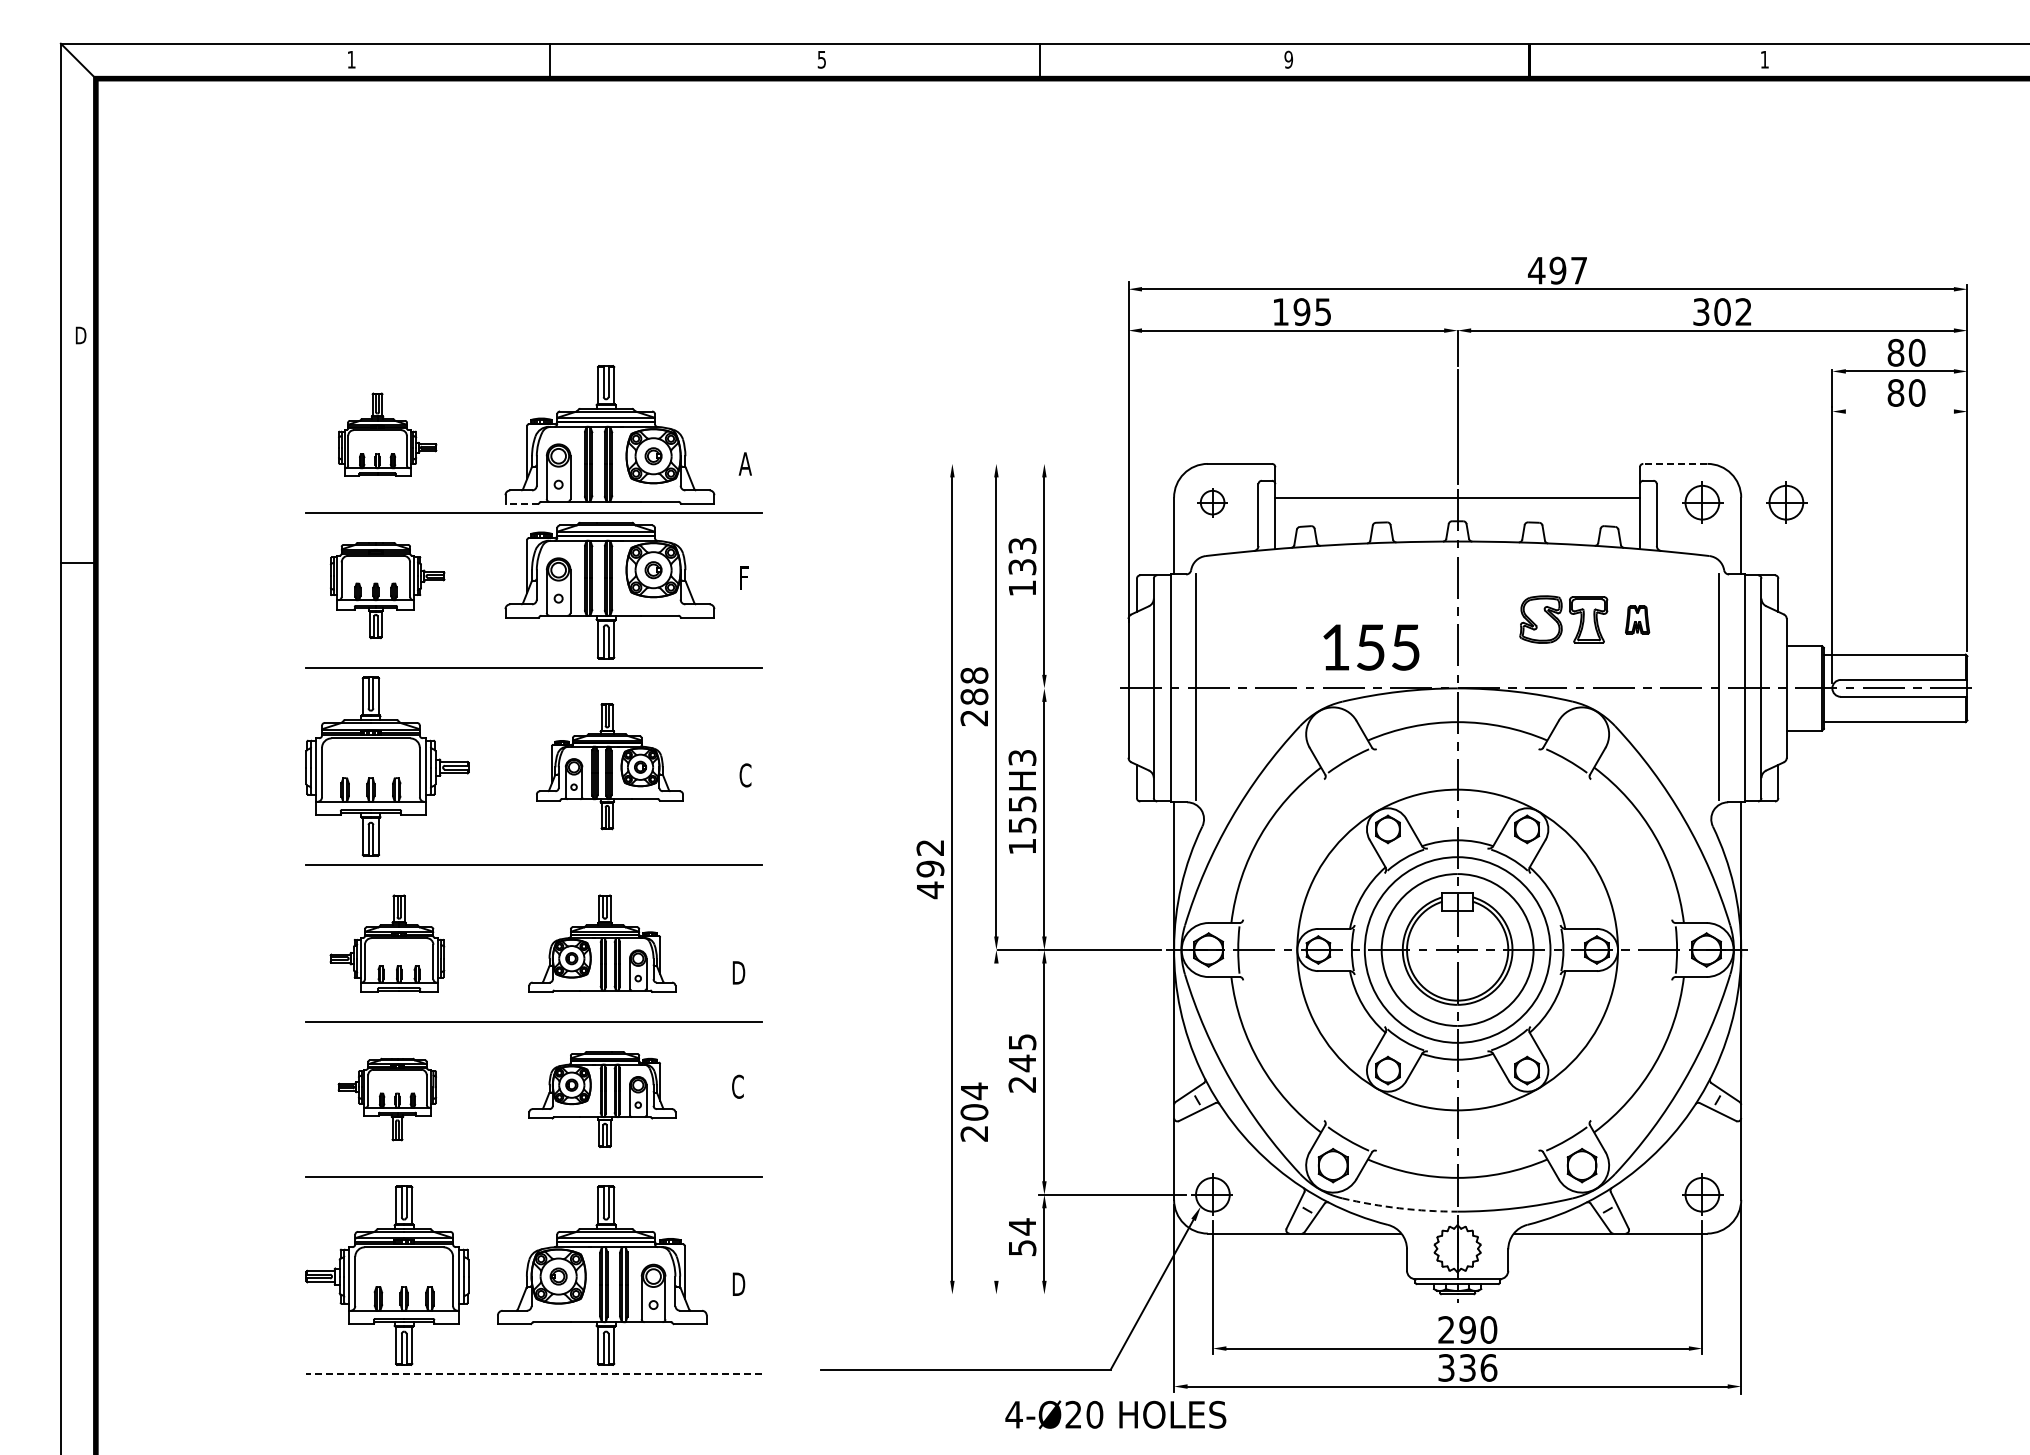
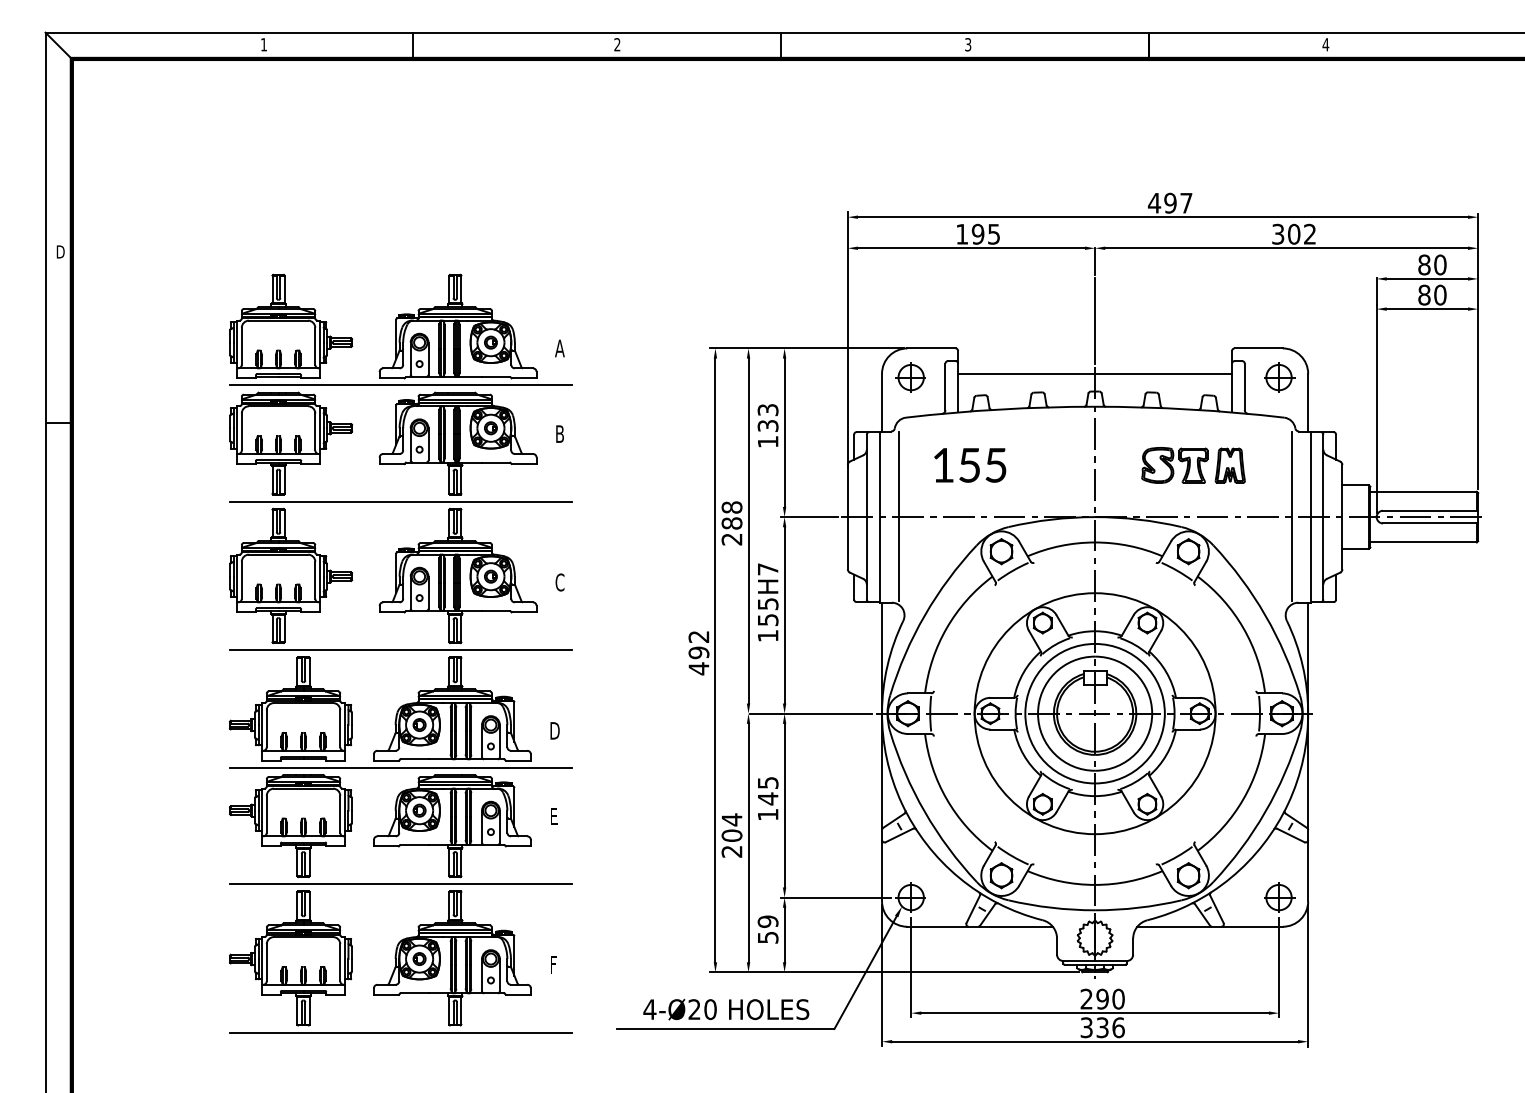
text: (821, 59) -> (617, 44), 5 -> 2
text: (1288, 59) -> (968, 44), 9 -> 3
text: (1764, 59) -> (1325, 44), 1 -> 4
line: (1899, 411) -> (1427, 309), added
part: (387, 434) -> (290, 326), size x1.67
line: (1073, 463) -> (806, 348), added
line: (1674, 463) -> (1258, 348), dashed -> solid
part: (1211, 502) -> (910, 377), size x1.43
part: (1786, 502) -> (1342, 377), removed
line: (522, 503) -> (392, 378), dashed -> solid
text: (745, 577) -> (559, 433), F -> B
part: (387, 590) -> (290, 443), size x1.43
part: (1637, 619) -> (1230, 465), size x1.67
text: (1371, 647) -> (970, 465), moved
line: (1077, 688) -> (809, 517), added
part: (1332, 734) -> (1001, 551), added
part: (1581, 734) -> (1188, 551), added
text: (1022, 757) -> (768, 569), 155H3 -> 155H7
part: (609, 766) -> (457, 575), size x1.43
part: (387, 943) -> (290, 708), size x1.43
part: (602, 943) -> (452, 708), size x1.43
text: (1021, 1084) -> (767, 814), 245 -> 145
text: (737, 1086) -> (553, 816), C -> E
part: (387, 1099) -> (290, 826), size x1.67
part: (602, 1099) -> (452, 826), size x1.43
line: (996, 1121) -> (748, 842), added
arc: (1399, 1208) -> (1051, 907), dashed -> solid
text: (1022, 1226) -> (768, 921), 54 -> 59
text: (738, 1283) -> (554, 964), D -> F
line: (1190, 1294) -> (894, 972), added
line: (534, 1374) -> (401, 1032), dashed -> solid
text: (1115, 1414) -> (726, 1009), moved

